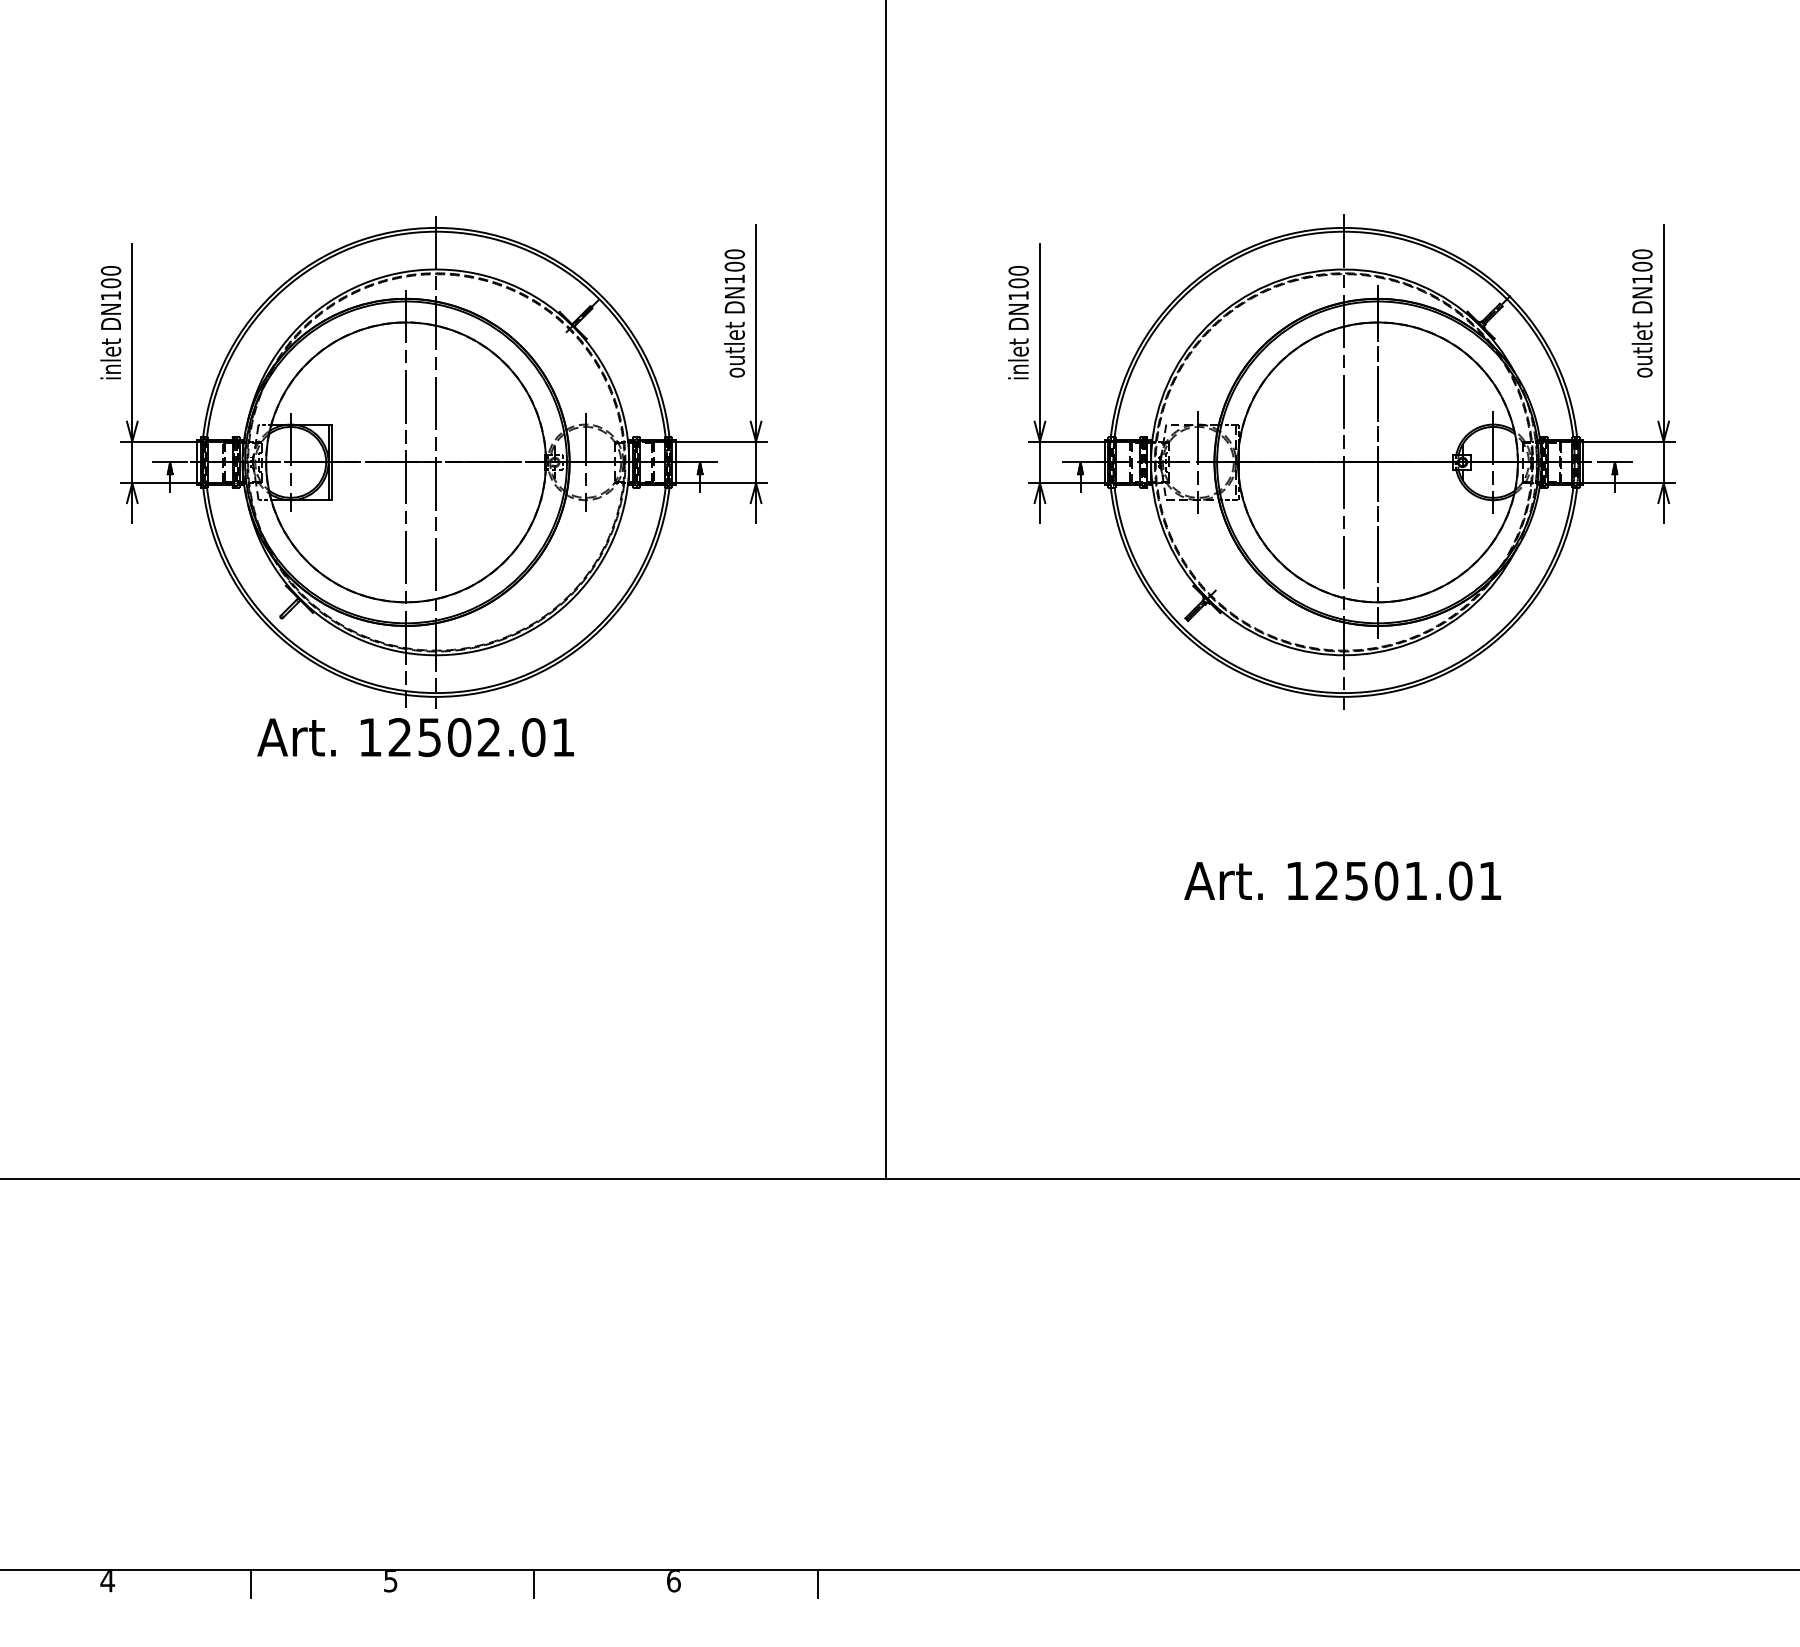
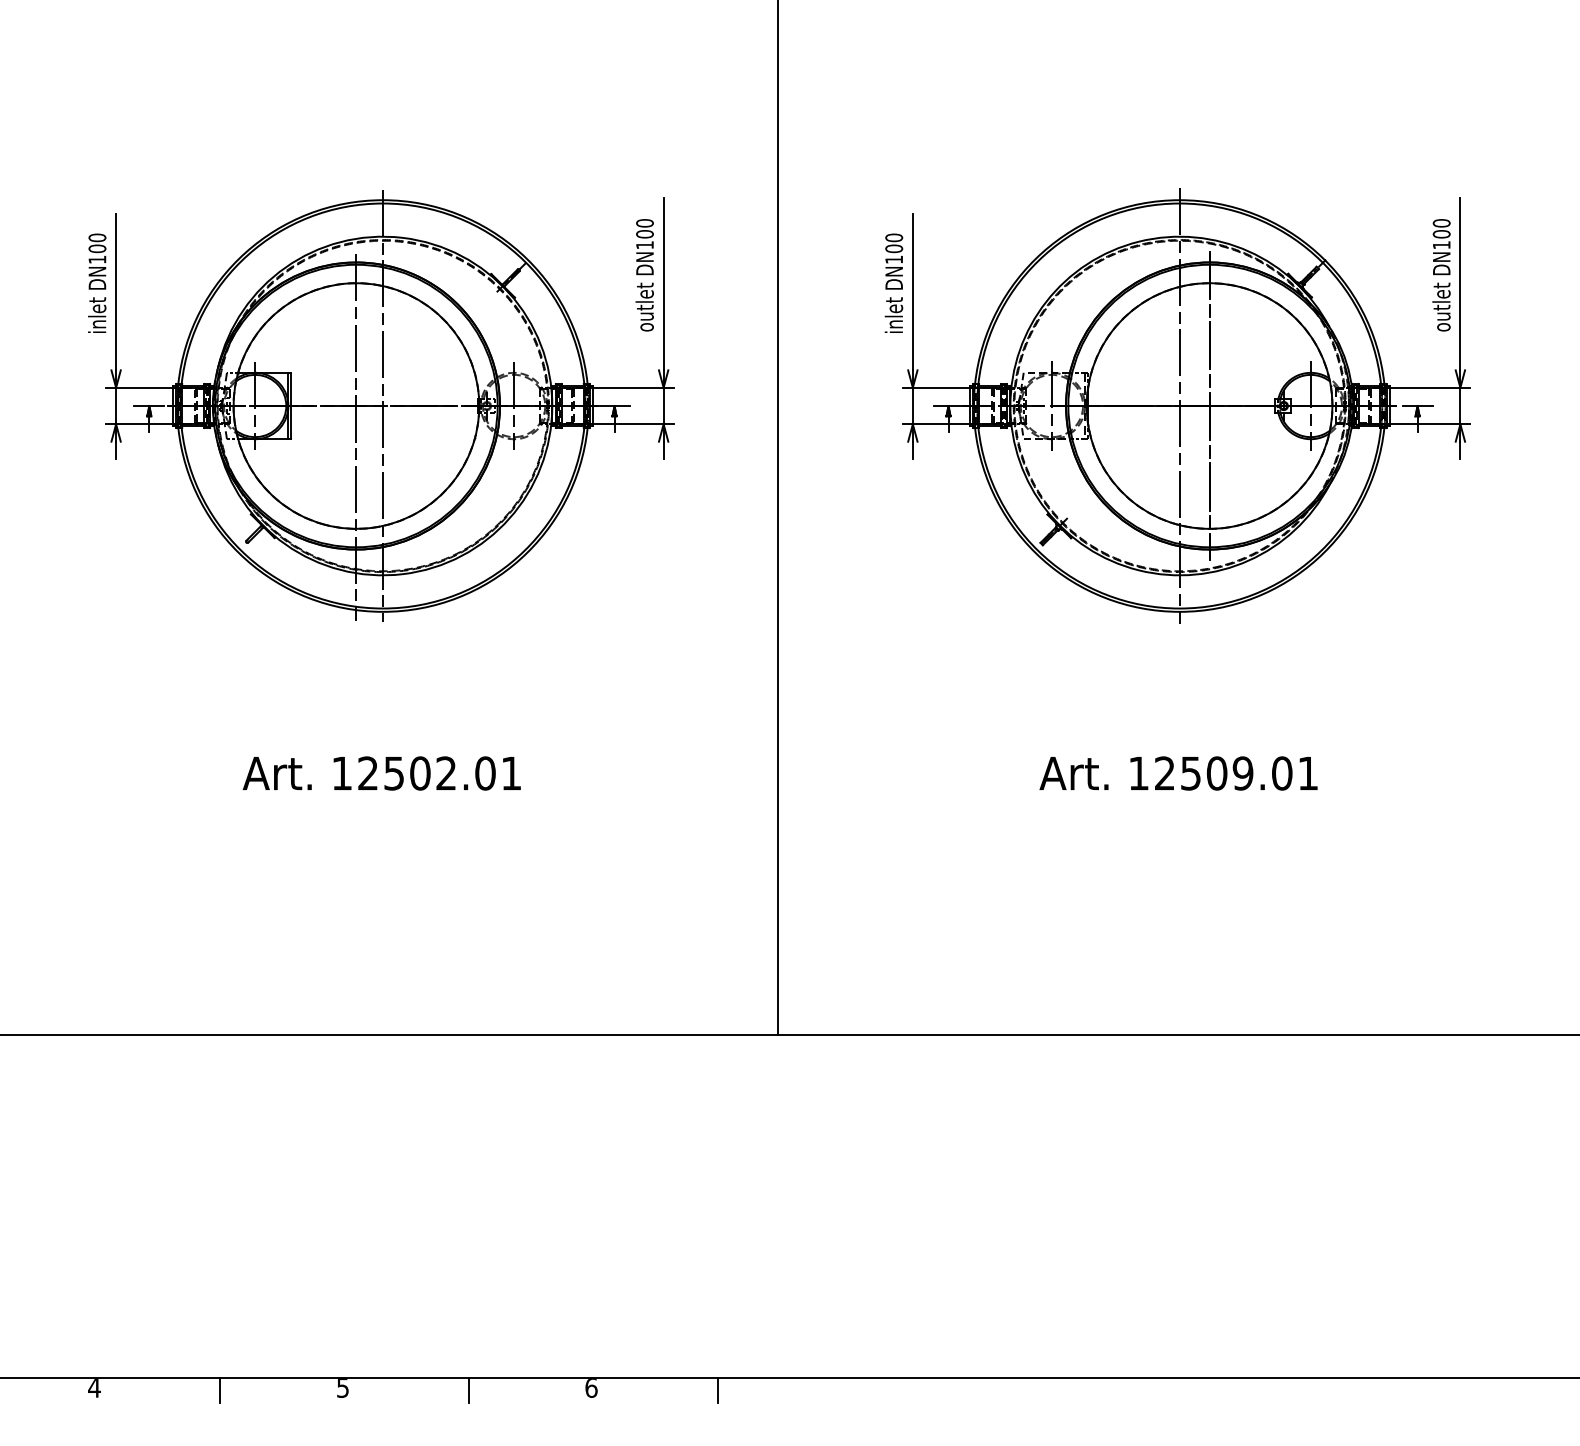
text: (415, 737) -> (381, 773), moved
text: (1415, 881) -> (1242, 773), 12501.01 -> 12509.01

